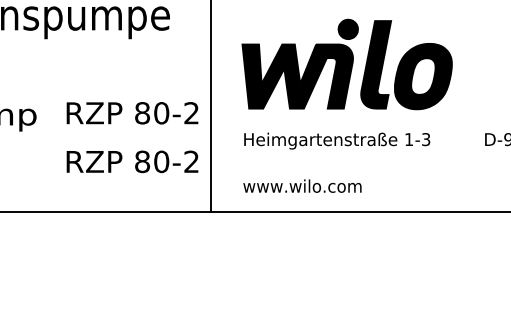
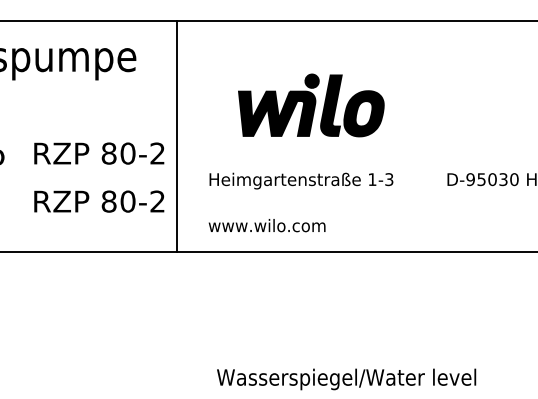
part: (347, 64) -> (311, 105), size x0.7

